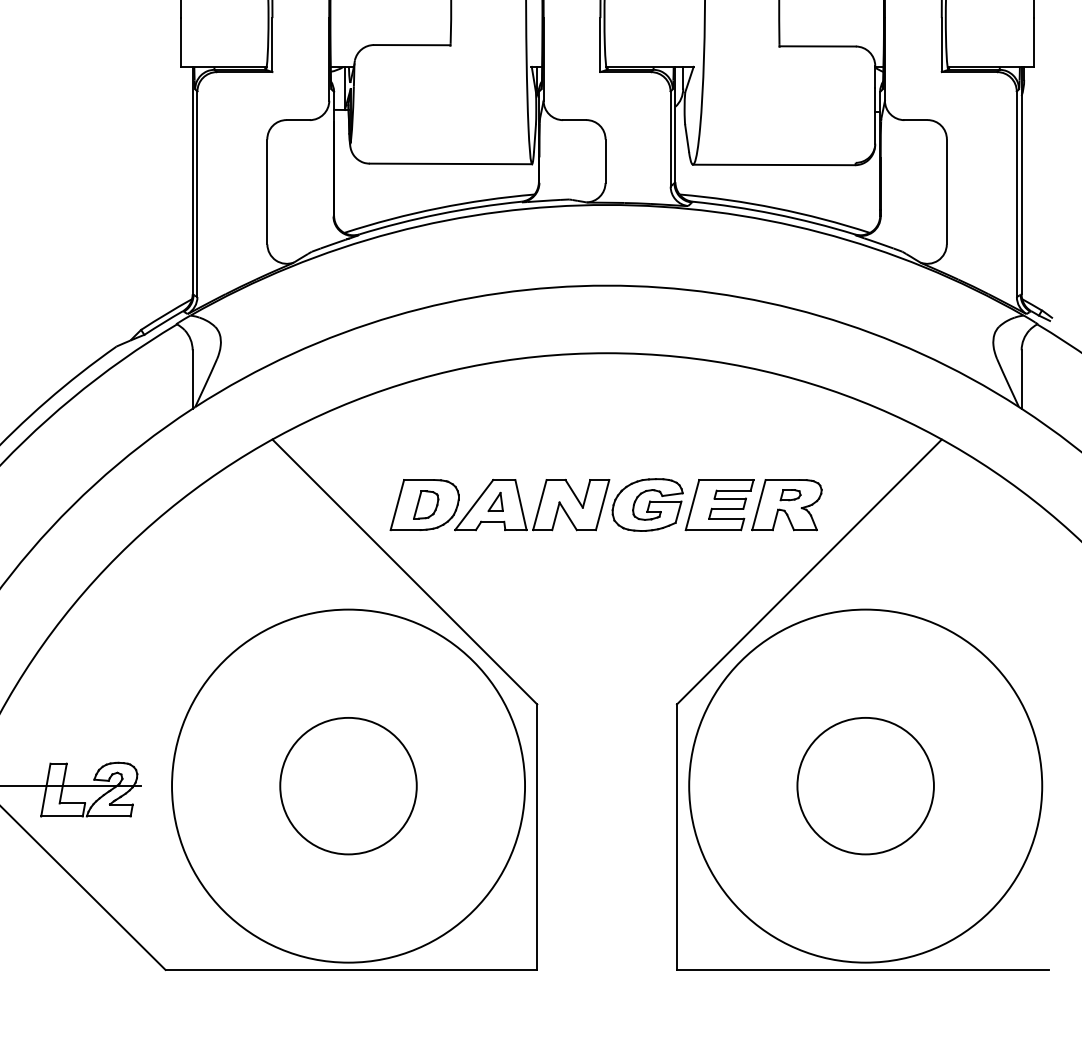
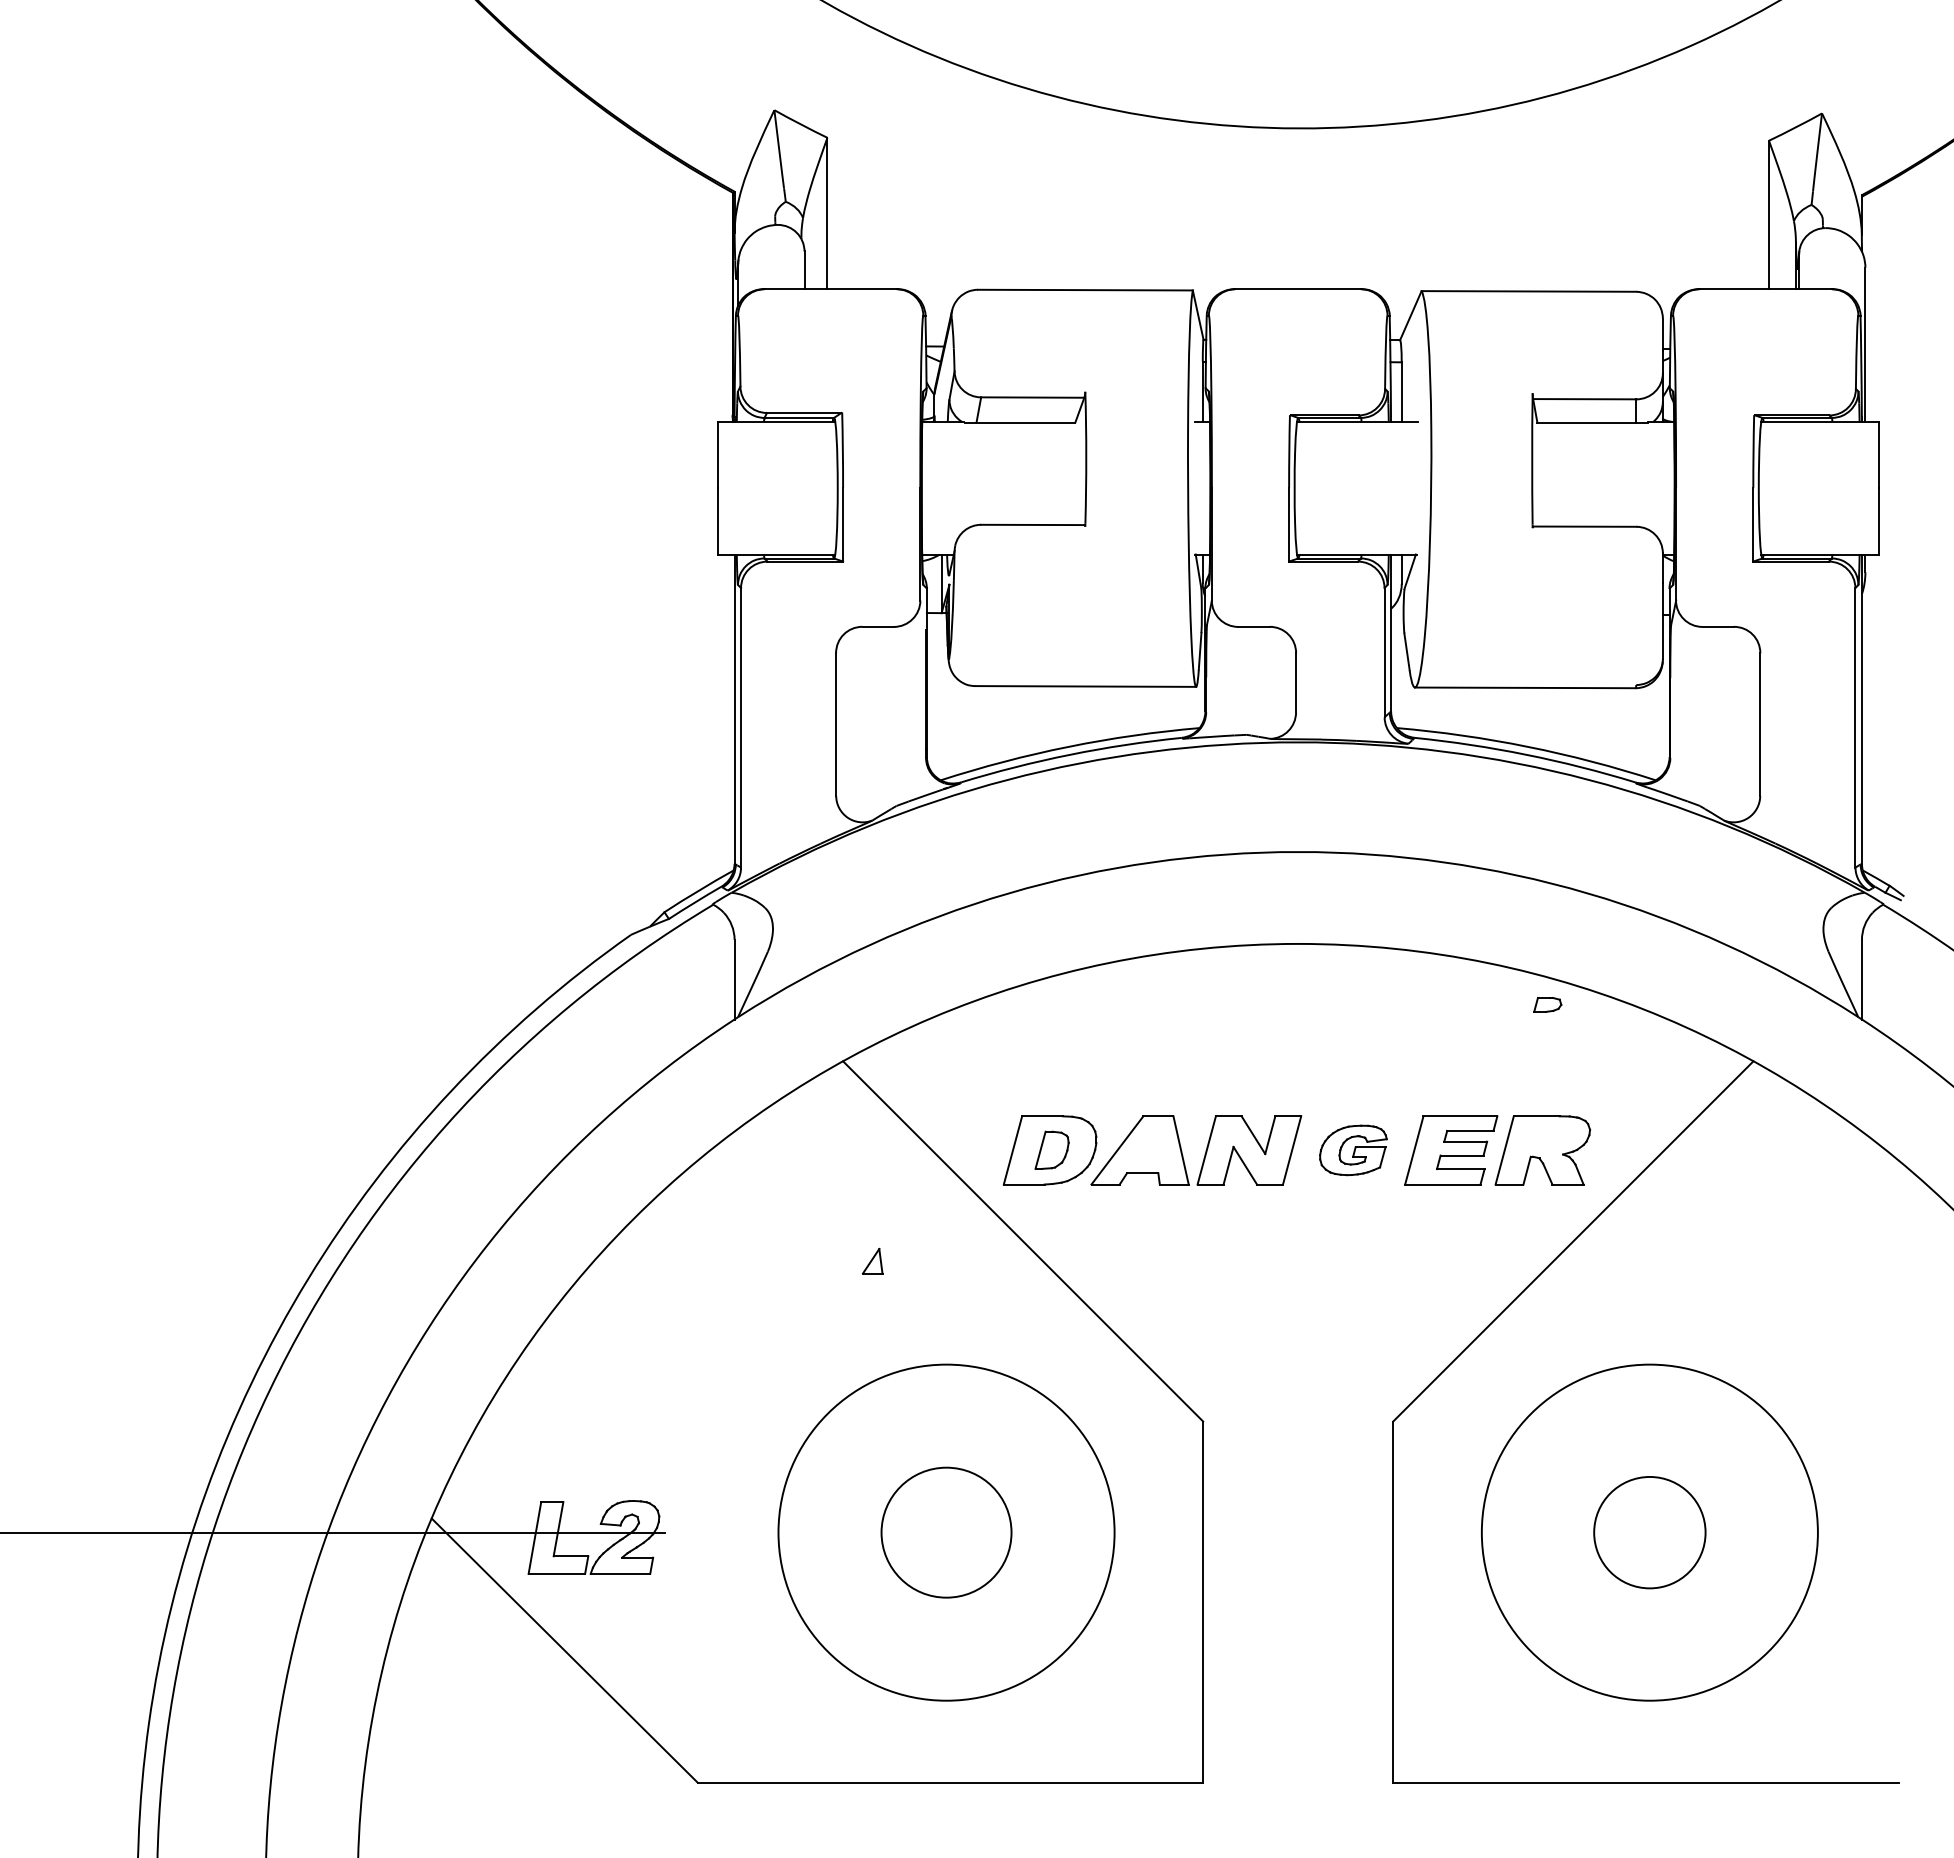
part: (790, 494) -> (1547, 1004), moved
part: (495, 501) -> (872, 1260), moved
part: (647, 505) -> (1353, 1150), size x0.7
circle: (348, 786) -> (946, 1532), size x0.7
circle: (348, 786) -> (946, 1532), size x0.7
circle: (865, 786) -> (1649, 1532), size x0.6
circle: (865, 786) -> (1649, 1532), size x0.7

